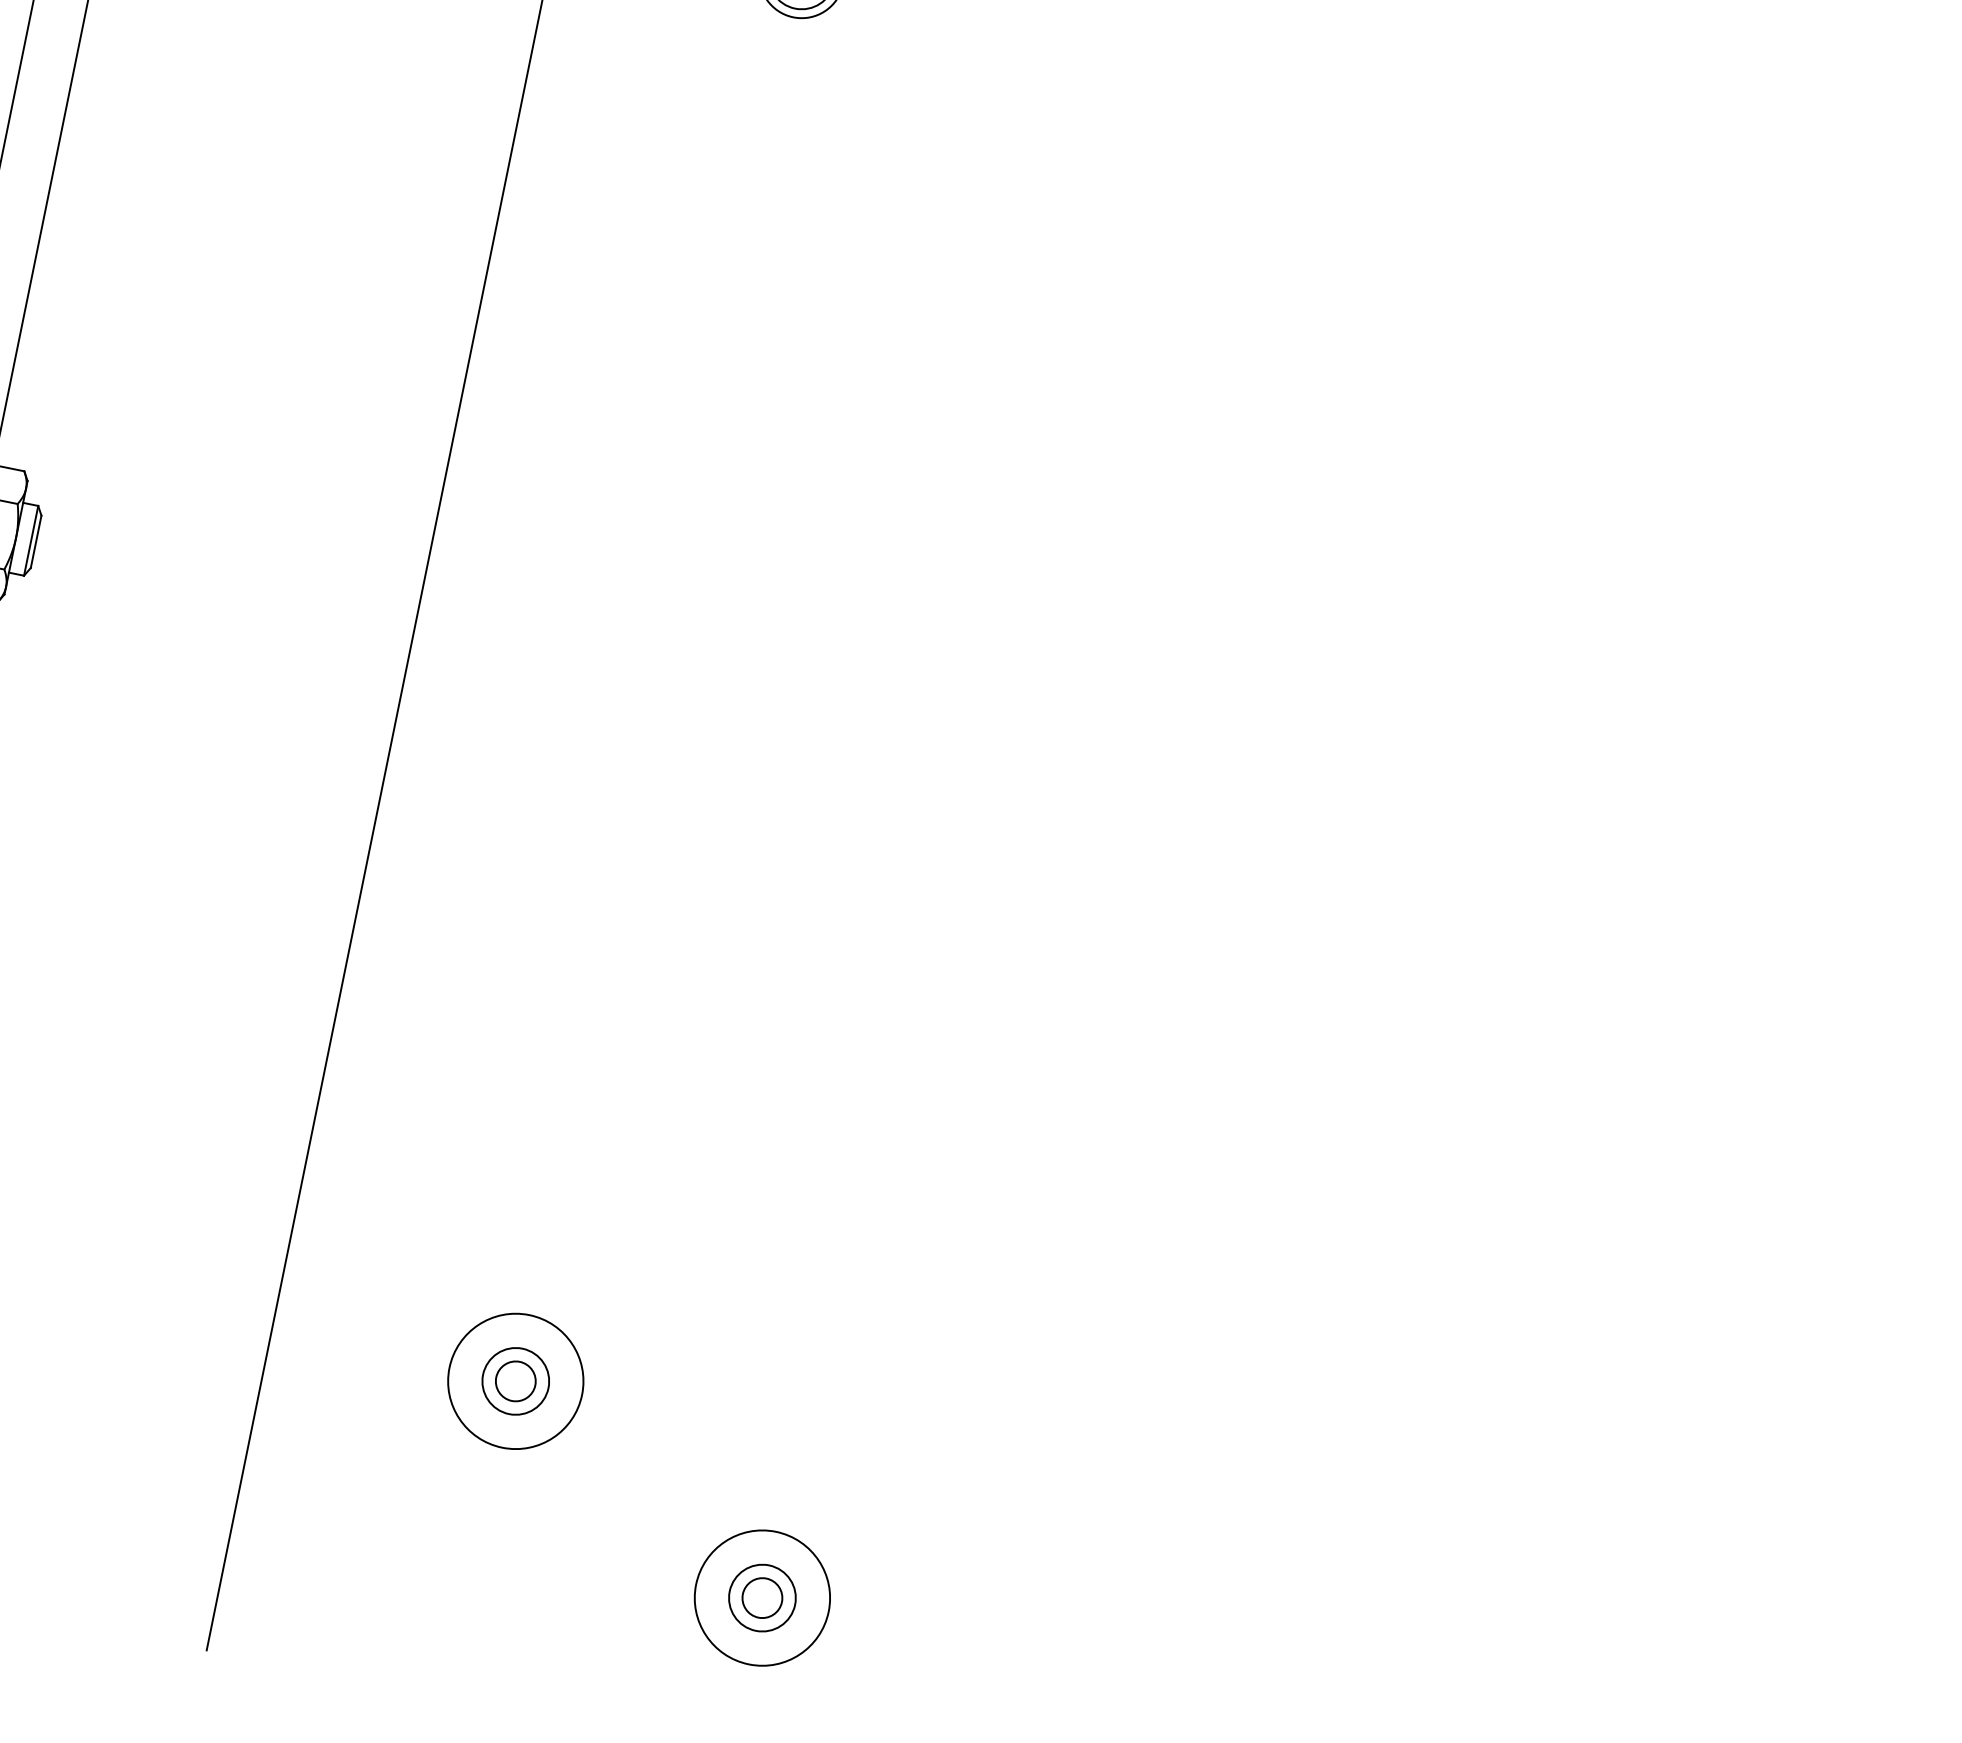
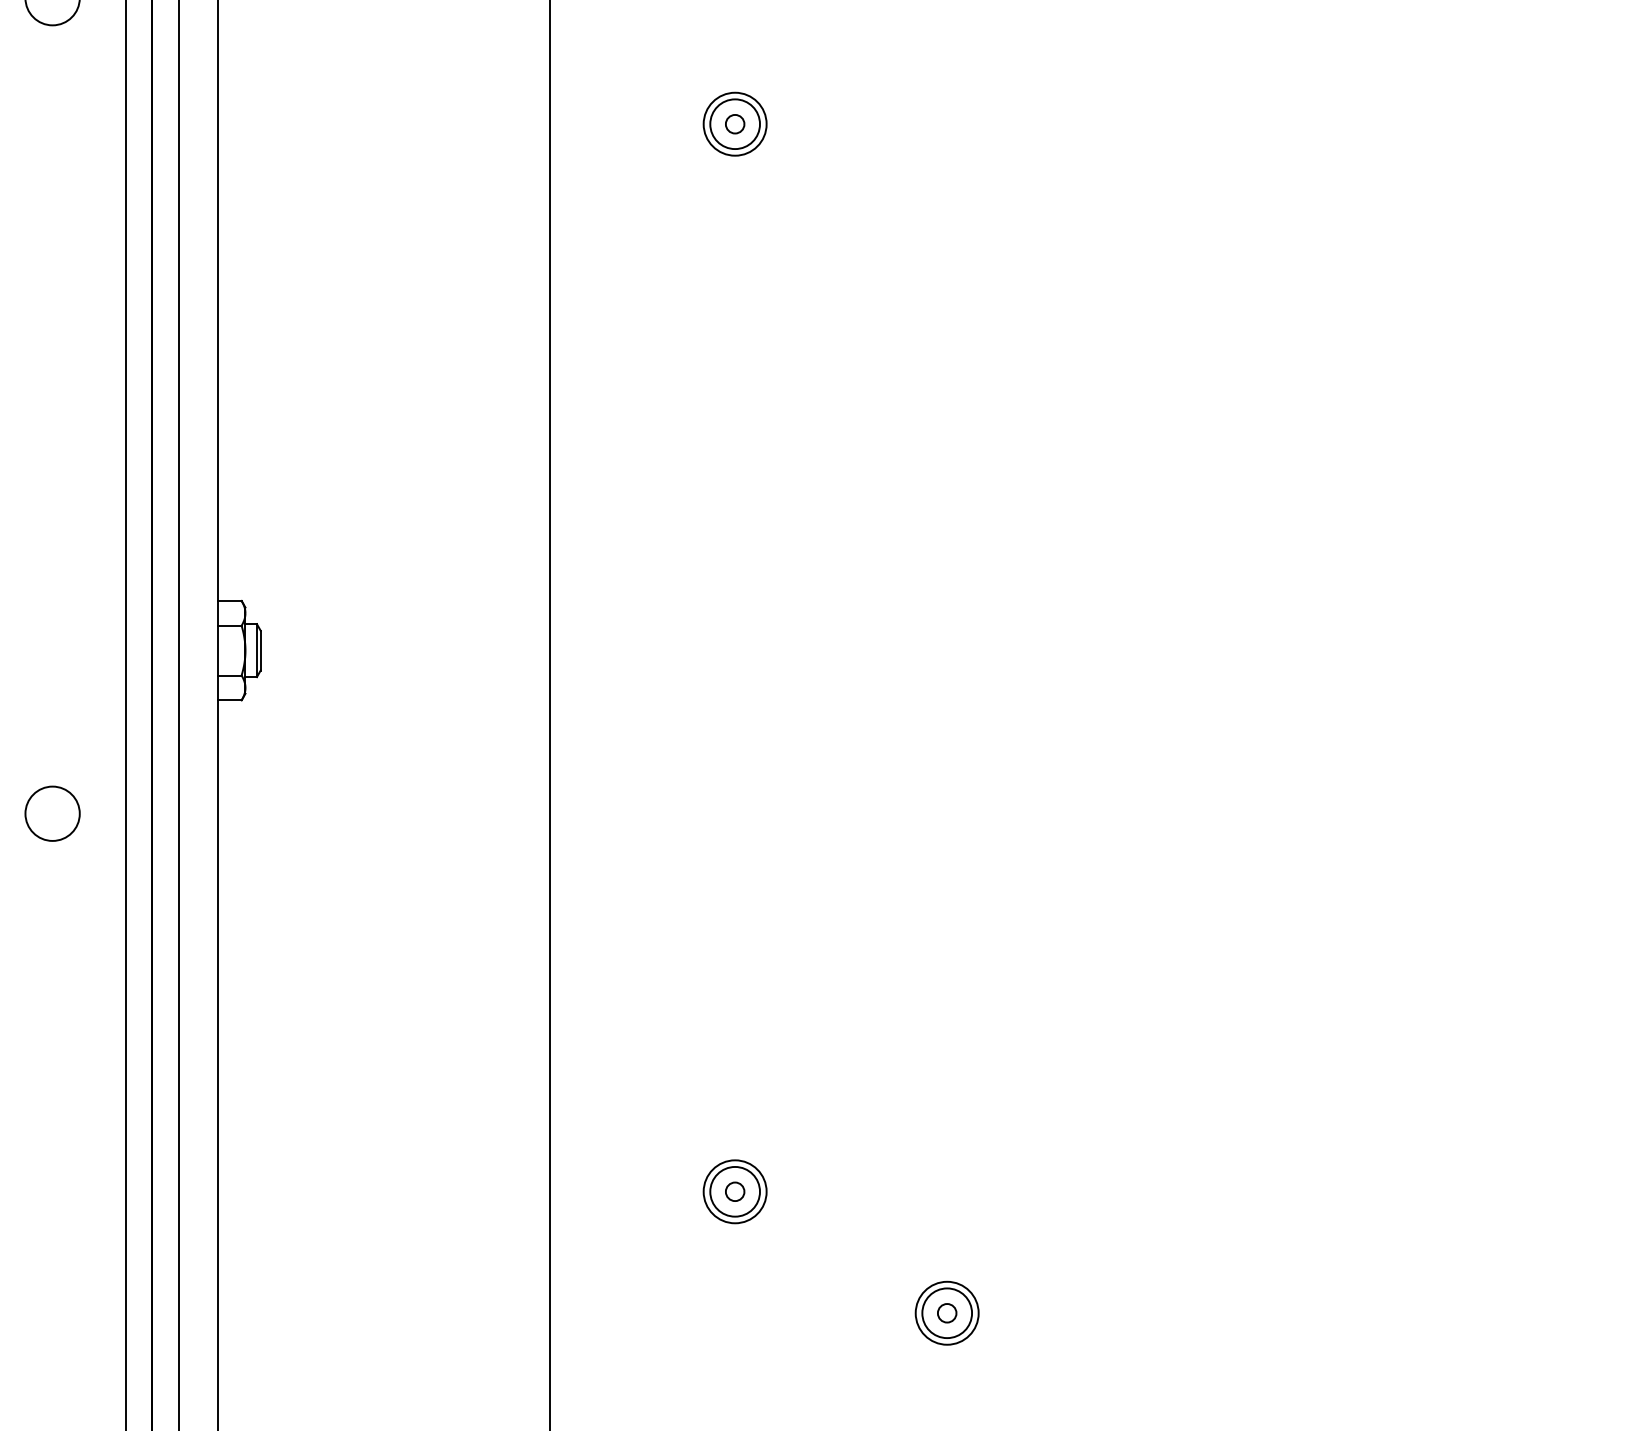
circle: (515, 1380) -> (734, 1191), size x0.62
circle: (515, 1380) -> (734, 1191), size x0.62
circle: (761, 1596) -> (946, 1312), size x0.62
circle: (761, 1598) -> (946, 1313), size x0.62

